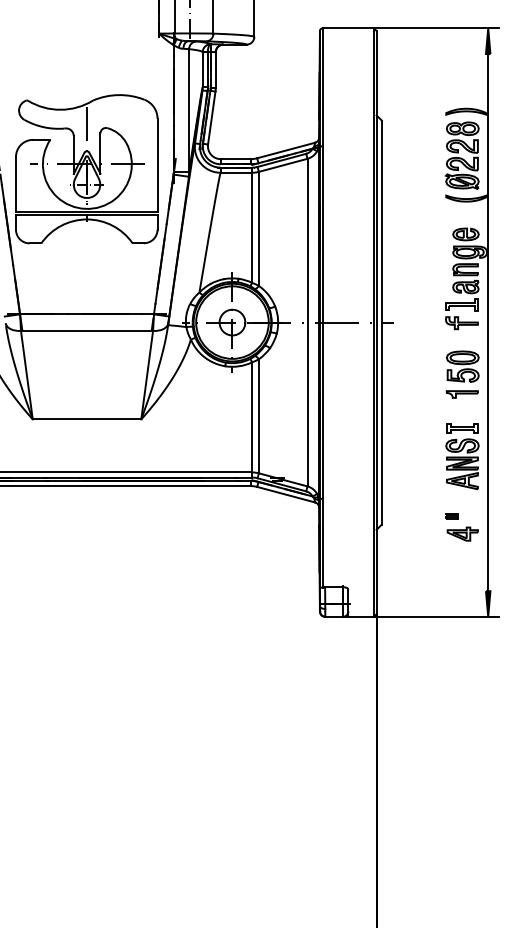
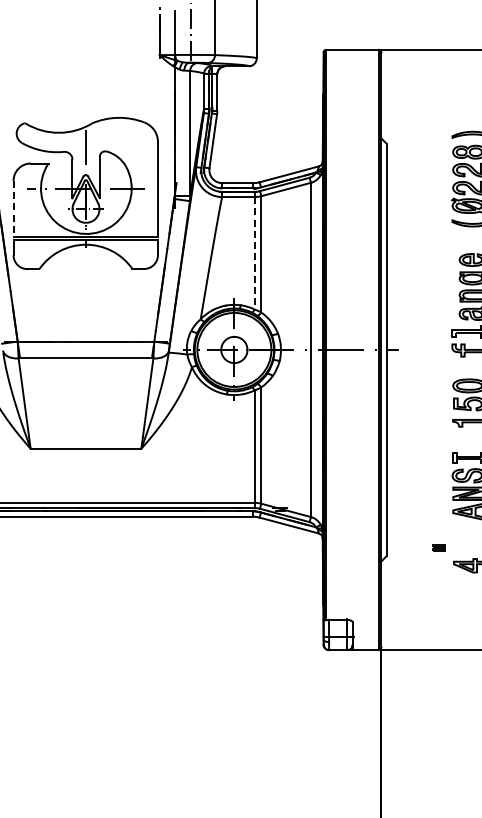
line: (16, 184) -> (14, 209), solid -> dashed
line: (252, 228) -> (254, 253), solid -> dashed
part: (451, 516) -> (438, 547), moved

